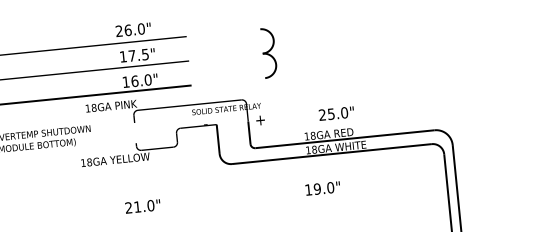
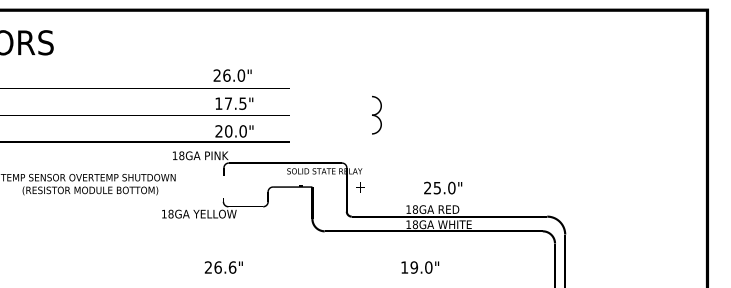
part: (268, 52) -> (376, 114), size x0.7
text: (130, 81) -> (223, 131), 16.0" -> 20.0"
text: (144, 206) -> (225, 267), 21.0" -> 26.6"

